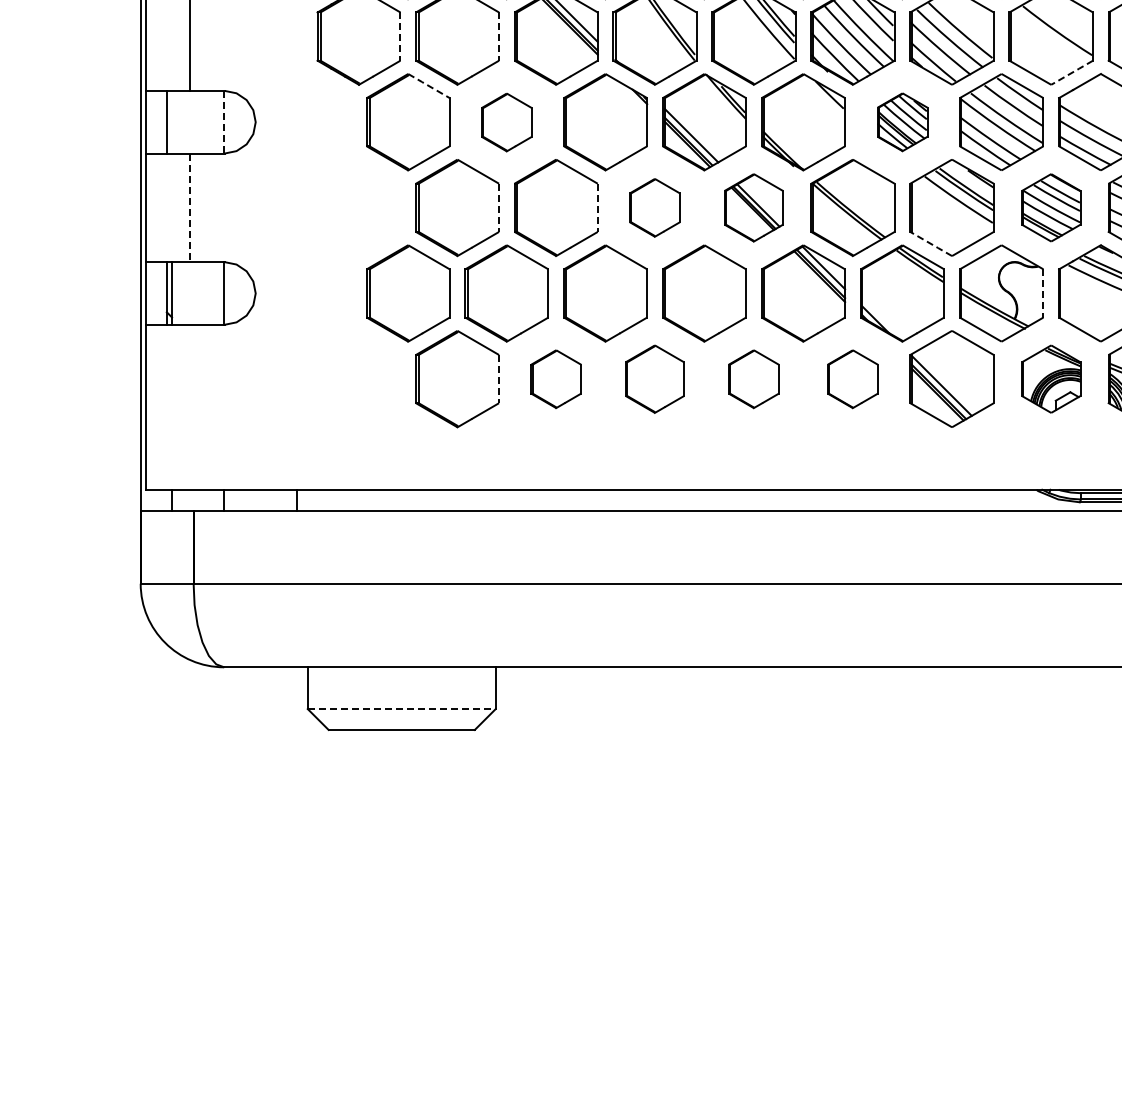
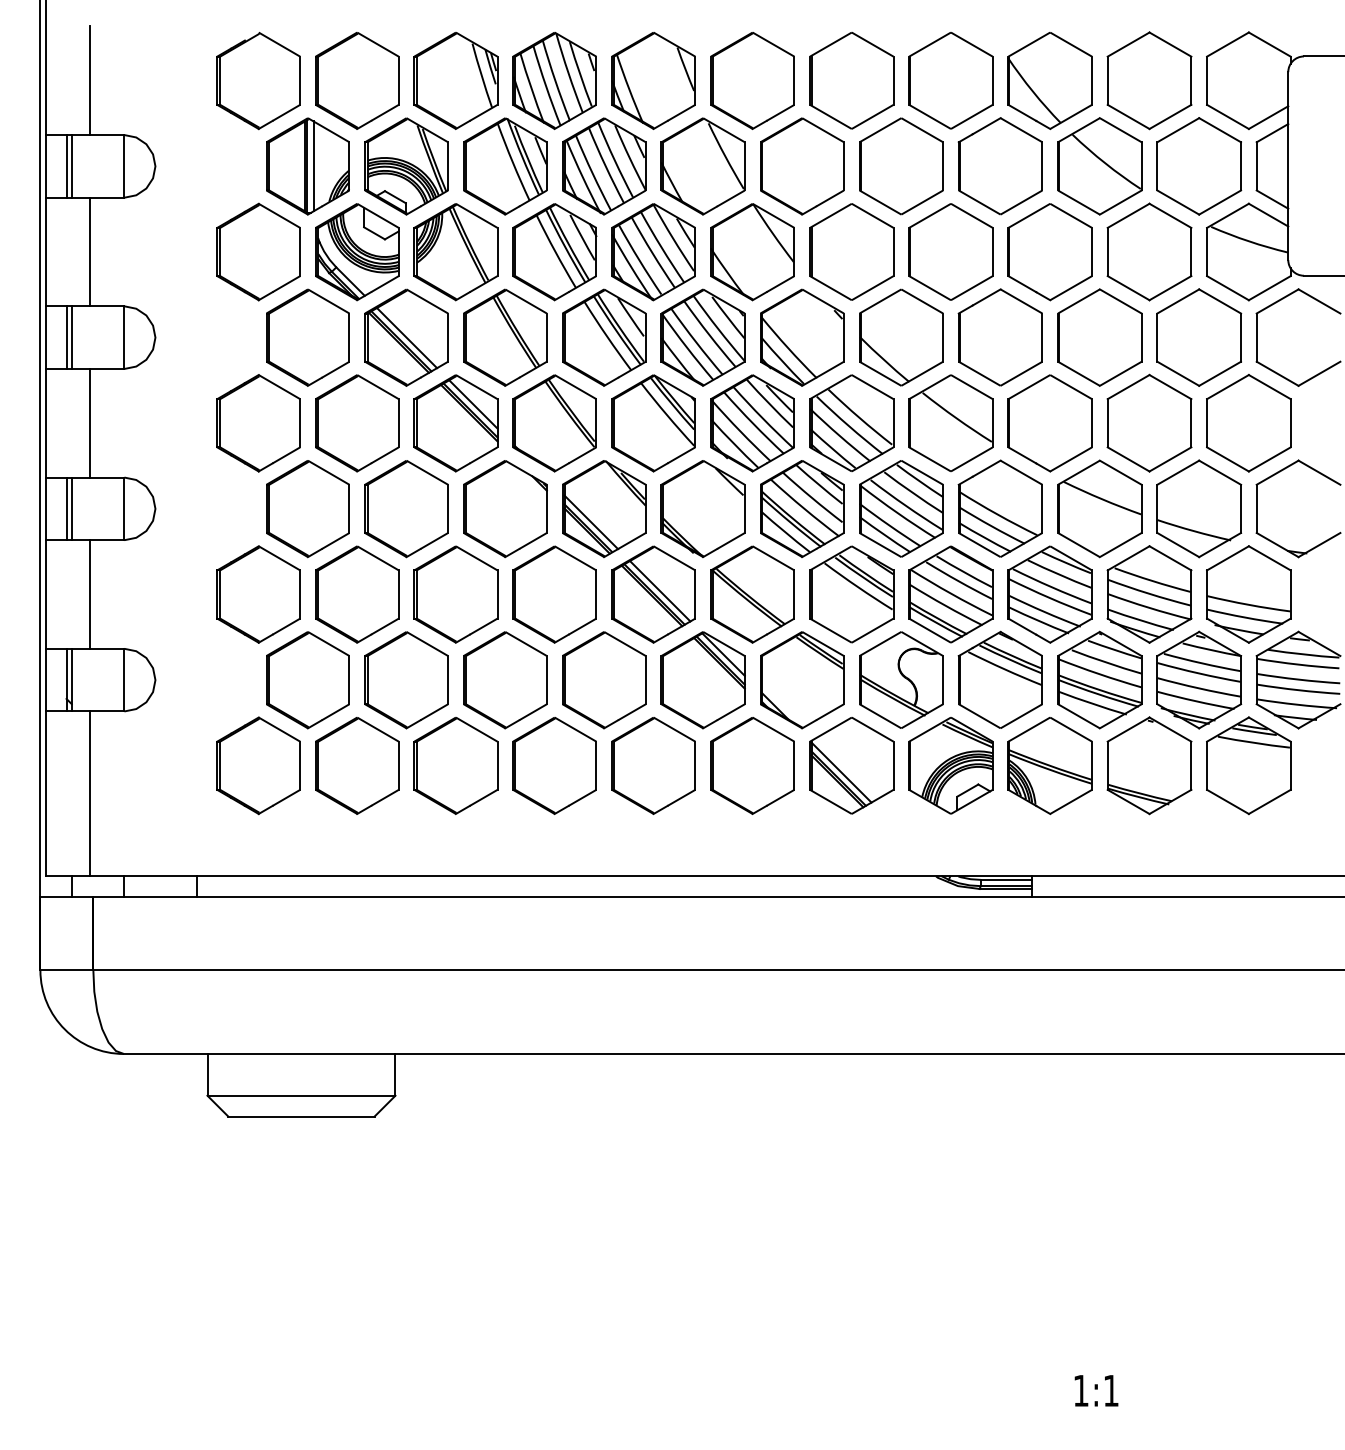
line: (400, 36) -> (300, 423), dashed -> solid
line: (498, 36) -> (398, 423), dashed -> solid
line: (1071, 72) -> (971, 459), dashed -> solid
line: (428, 85) -> (328, 472), dashed -> solid
line: (171, 121) -> (71, 508), added
part: (902, 121) -> (802, 508), size x1.67
line: (223, 122) -> (123, 509), dashed -> solid
part: (506, 122) -> (406, 509), size x1.67
part: (358, 207) -> (258, 594), added
part: (654, 207) -> (554, 594), size x1.67
part: (753, 207) -> (653, 594), size x1.43
part: (1050, 207) -> (950, 594), size x1.43
line: (189, 208) -> (89, 595), dashed -> solid
line: (498, 208) -> (398, 595), dashed -> solid
line: (597, 208) -> (497, 595), dashed -> solid
line: (930, 243) -> (830, 630), dashed -> solid
line: (1043, 293) -> (943, 680), dashed -> solid
part: (358, 378) -> (258, 765), added
part: (555, 378) -> (455, 765), size x1.67
part: (654, 378) -> (554, 765), size x1.43
part: (753, 378) -> (653, 765), size x1.67
part: (852, 378) -> (752, 765), size x1.67
part: (1050, 378) -> (950, 765), size x1.43
line: (498, 379) -> (398, 766), dashed -> solid
line: (189, 406) -> (89, 793), added
line: (401, 708) -> (301, 1095), dashed -> solid

